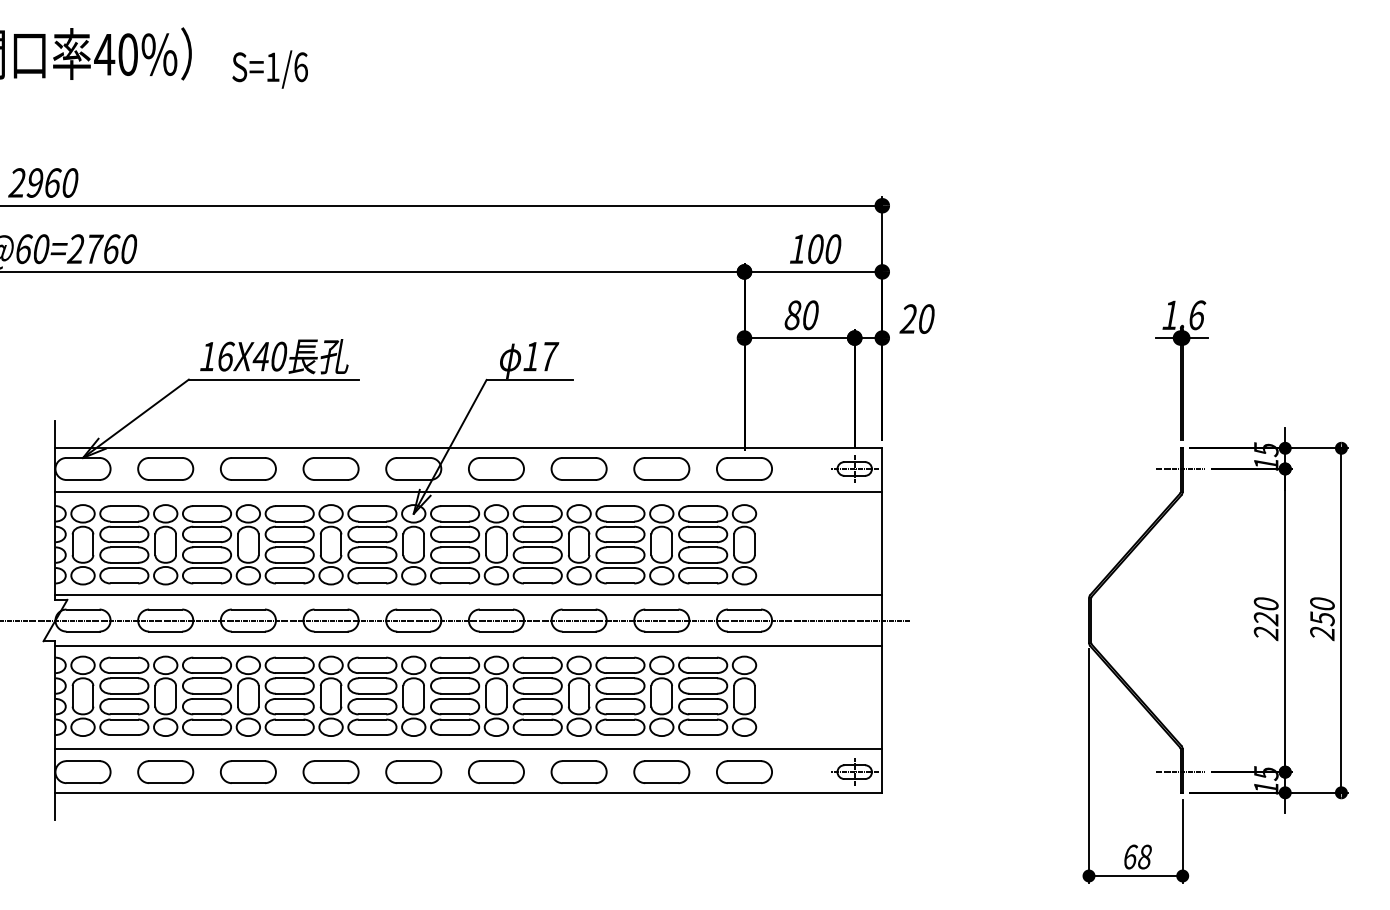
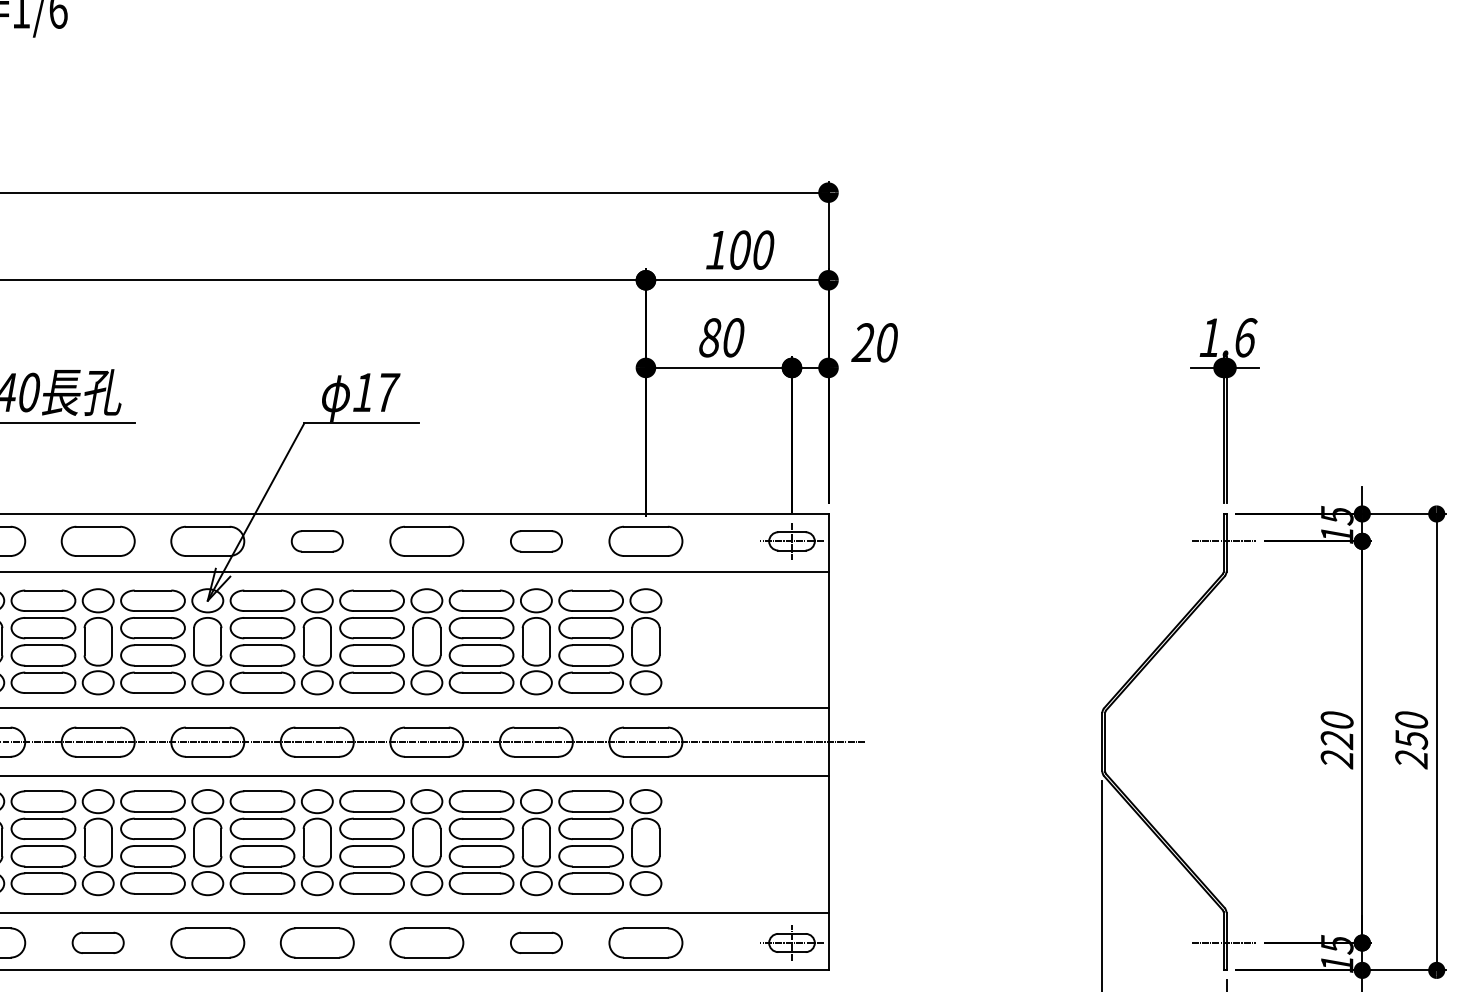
part: (496, 468) -> (317, 540), size x0.7
part: (661, 468) -> (535, 540), size x0.7
part: (330, 771) -> (97, 942), size x0.7
part: (661, 771) -> (535, 942), size x0.7

